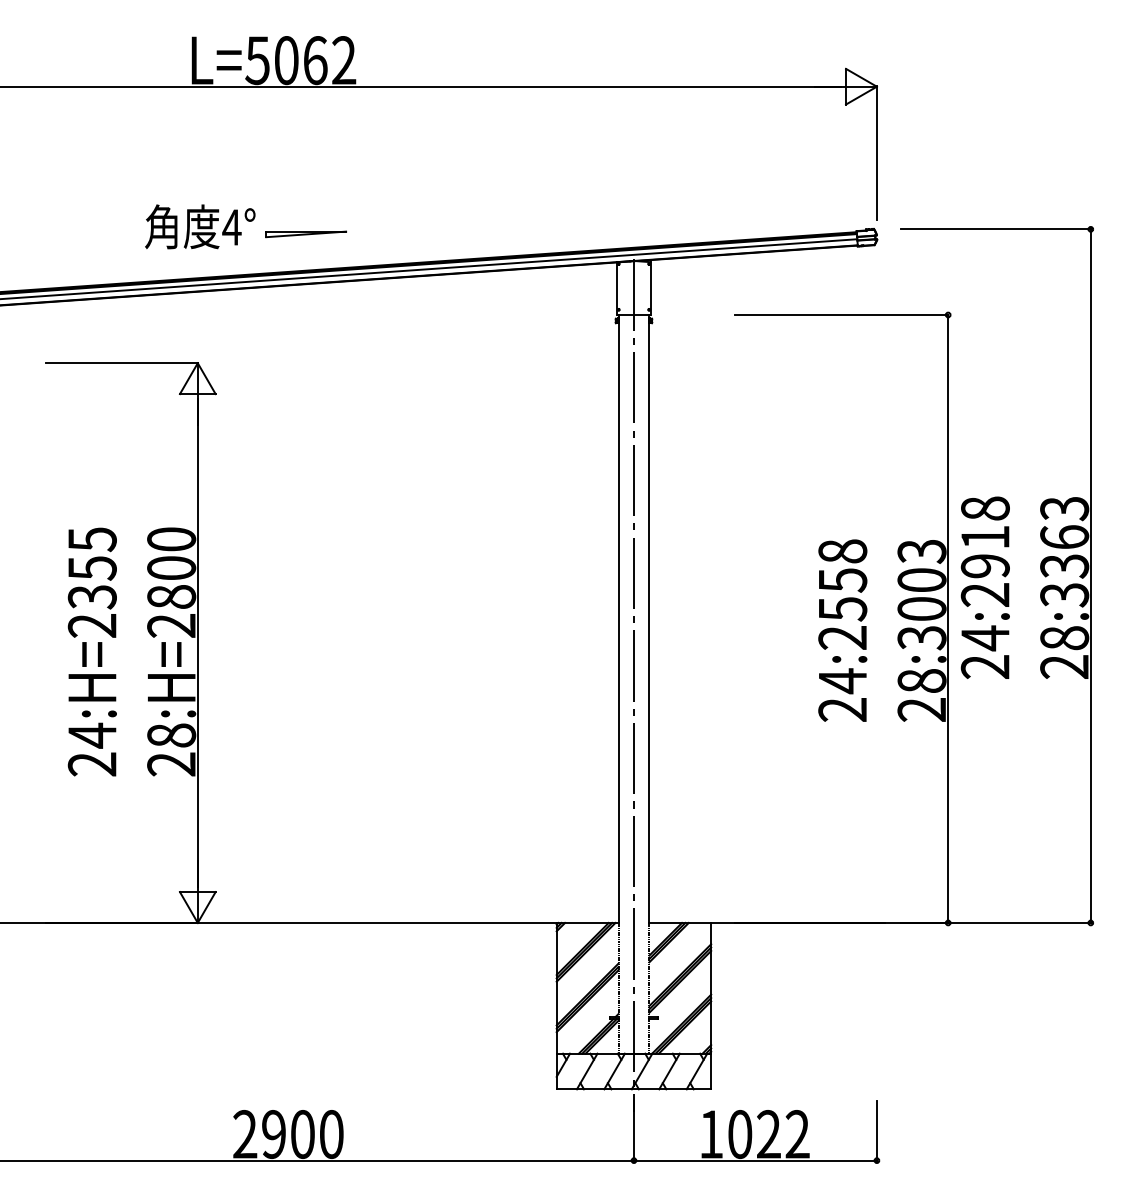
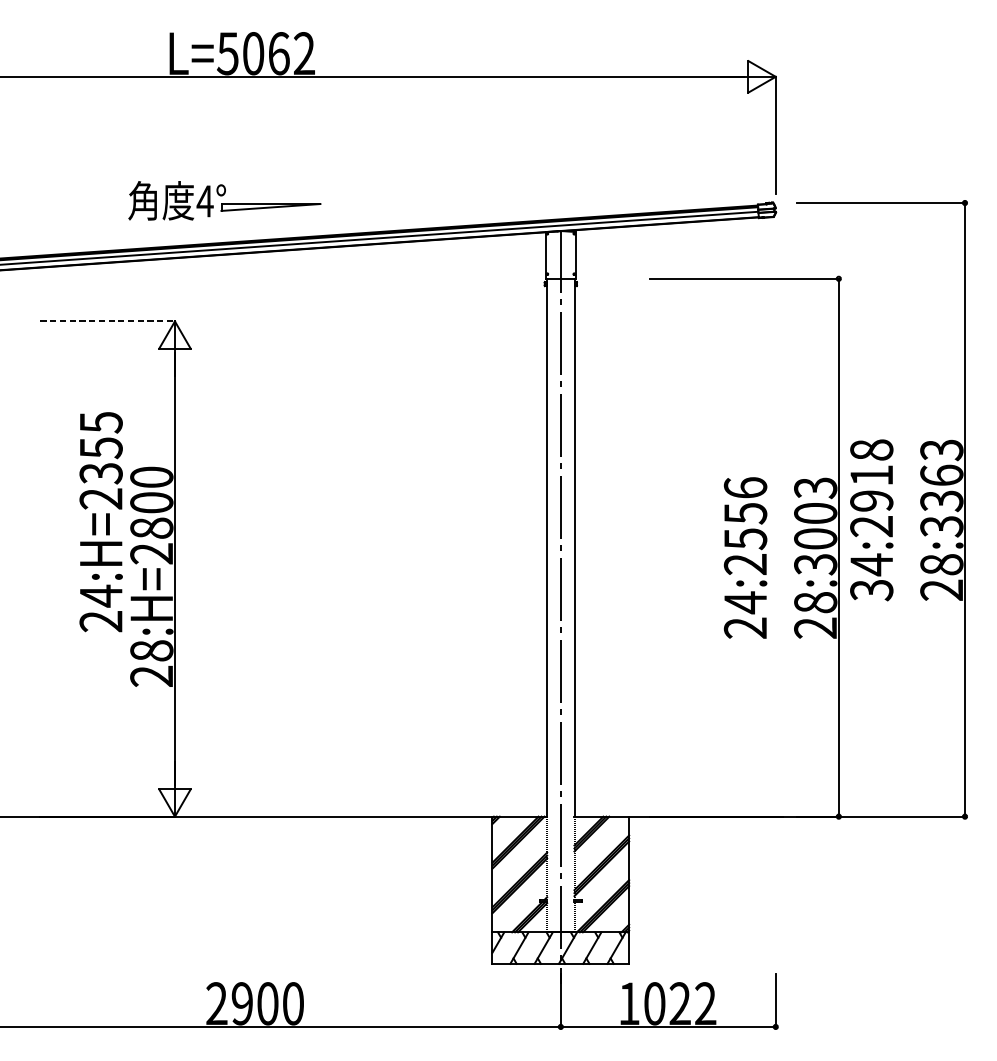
part: (305, 234) -> (270, 207), size x1.4
line: (122, 363) -> (108, 321), solid -> dashed
text: (842, 551) -> (745, 488), 24:2558 -> 24:2556
text: (91, 651) -> (100, 521), moved
text: (985, 667) -> (871, 590), 24:2918 -> 34:2918

